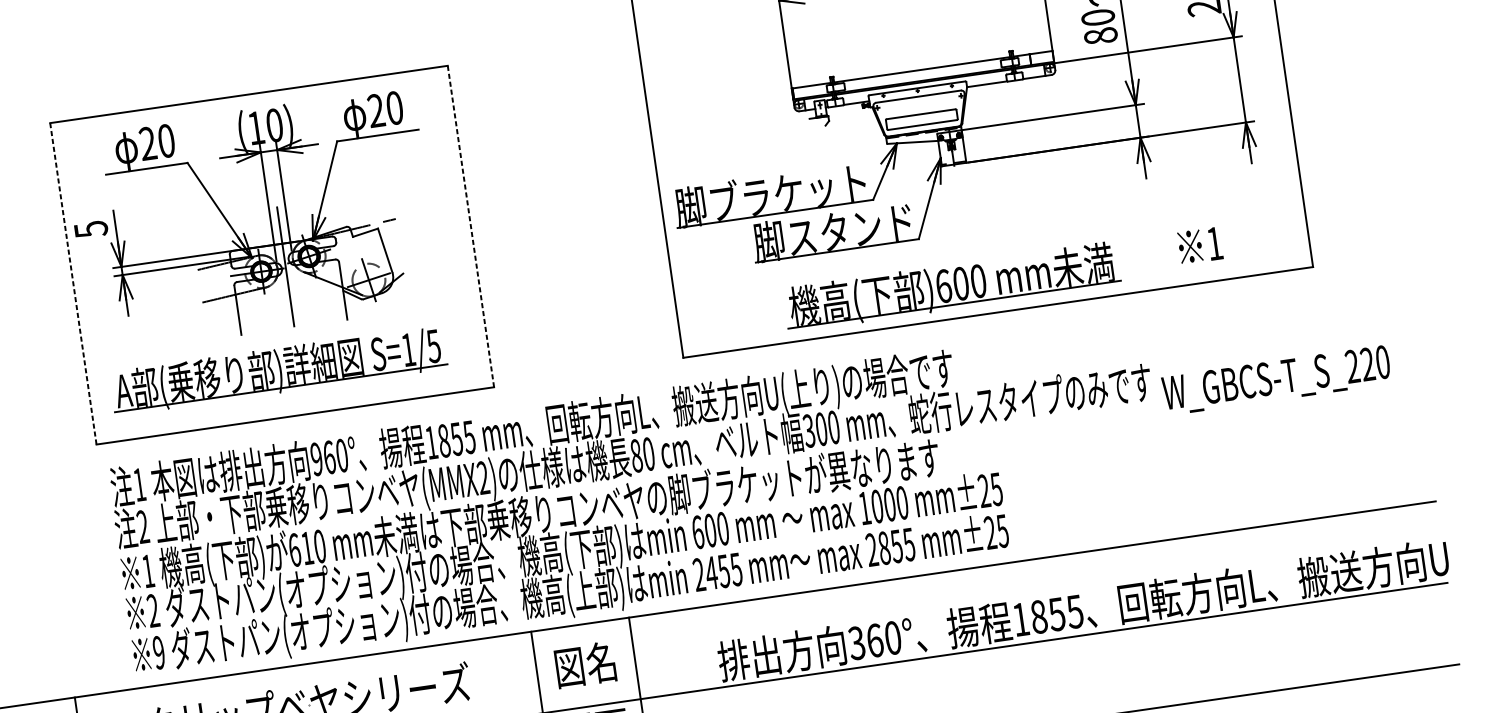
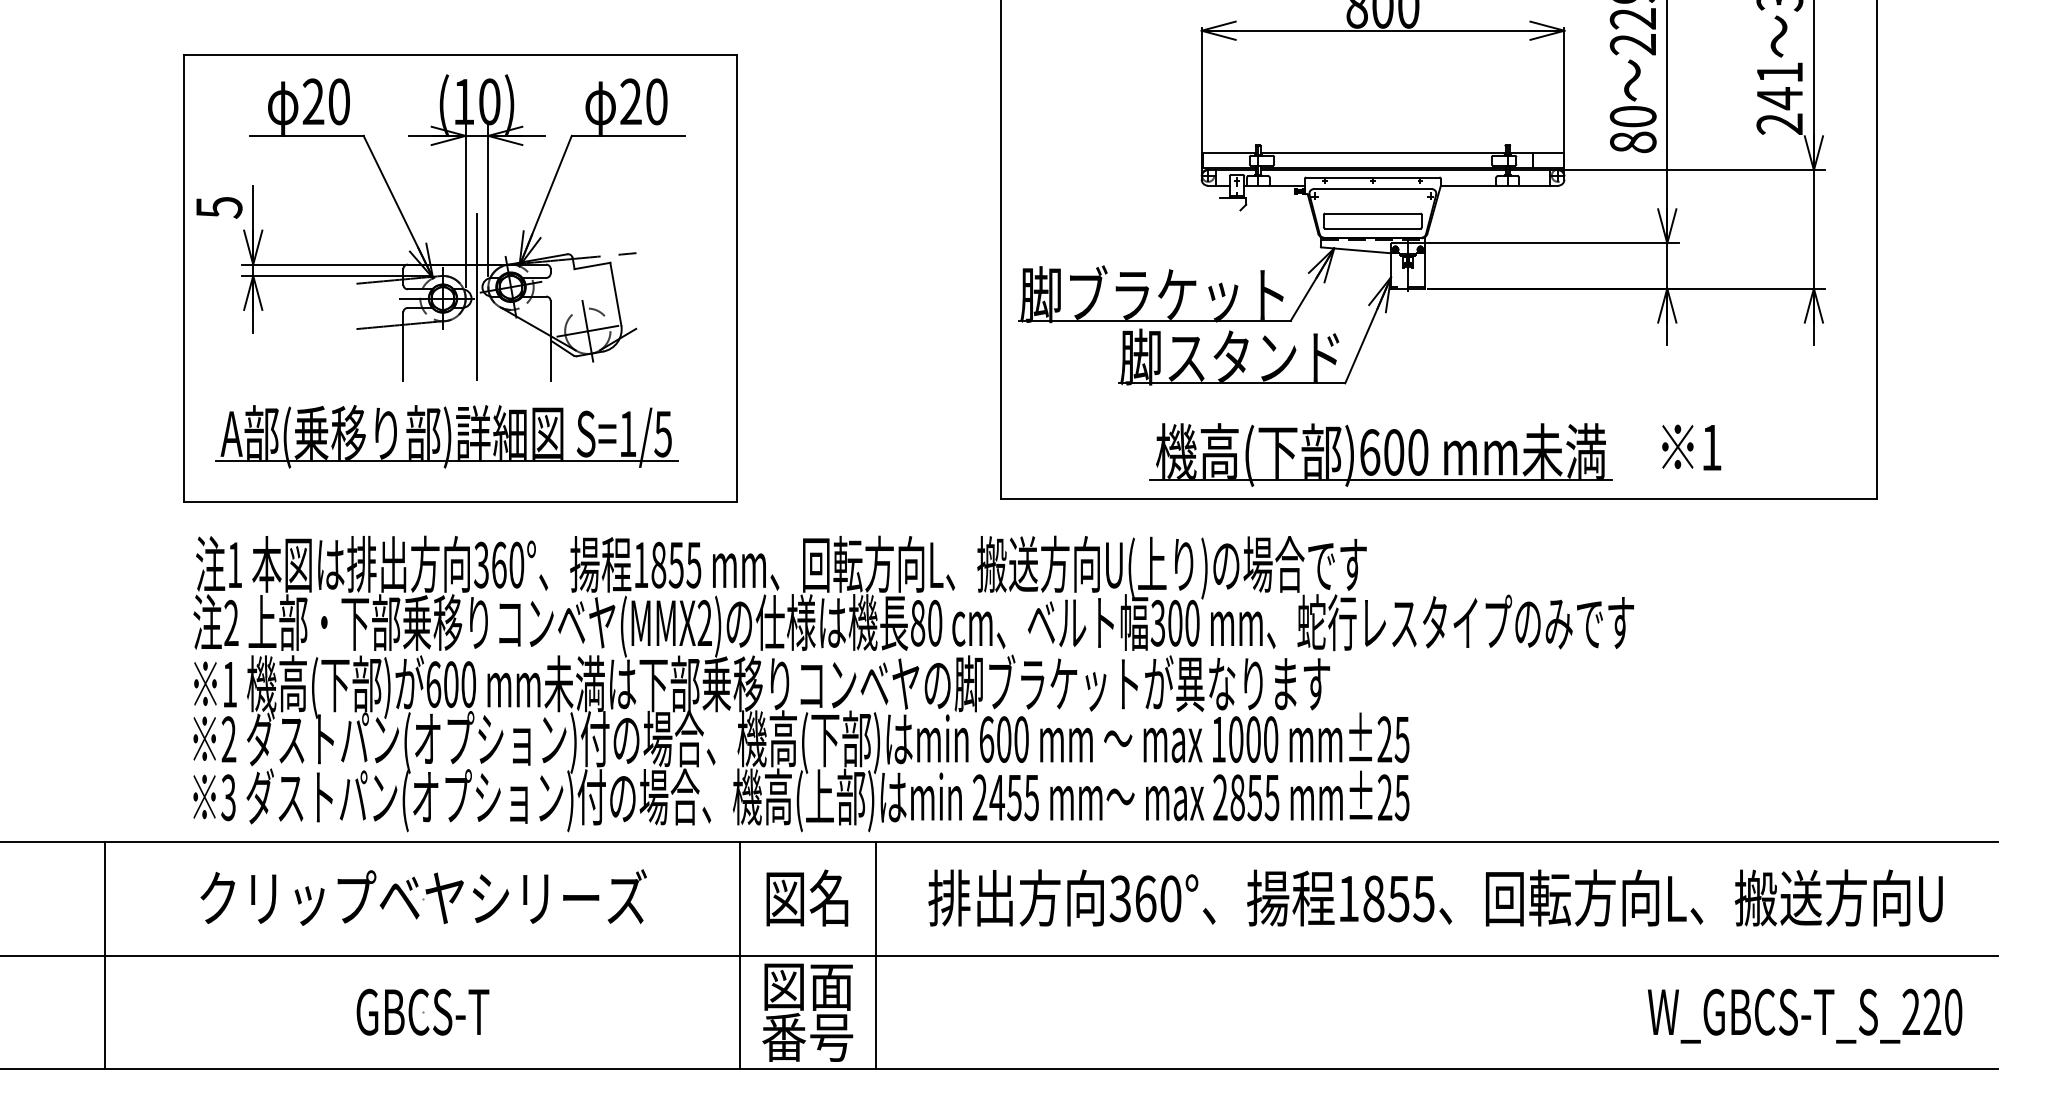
line: (471, 226) -> (737, 278), dashed -> solid
text: (1200, 245) -> (1691, 447), moved
line: (73, 284) -> (184, 278), dashed -> solid
text: (1276, 379) -> (1805, 1015), moved
text: (316, 459) -> (481, 565), 960° -> 360°
text: (307, 548) -> (451, 684), 610 -> 600
text: (1083, 609) -> (1435, 897), moved
text: (158, 652) -> (228, 797), 9 -> 3

